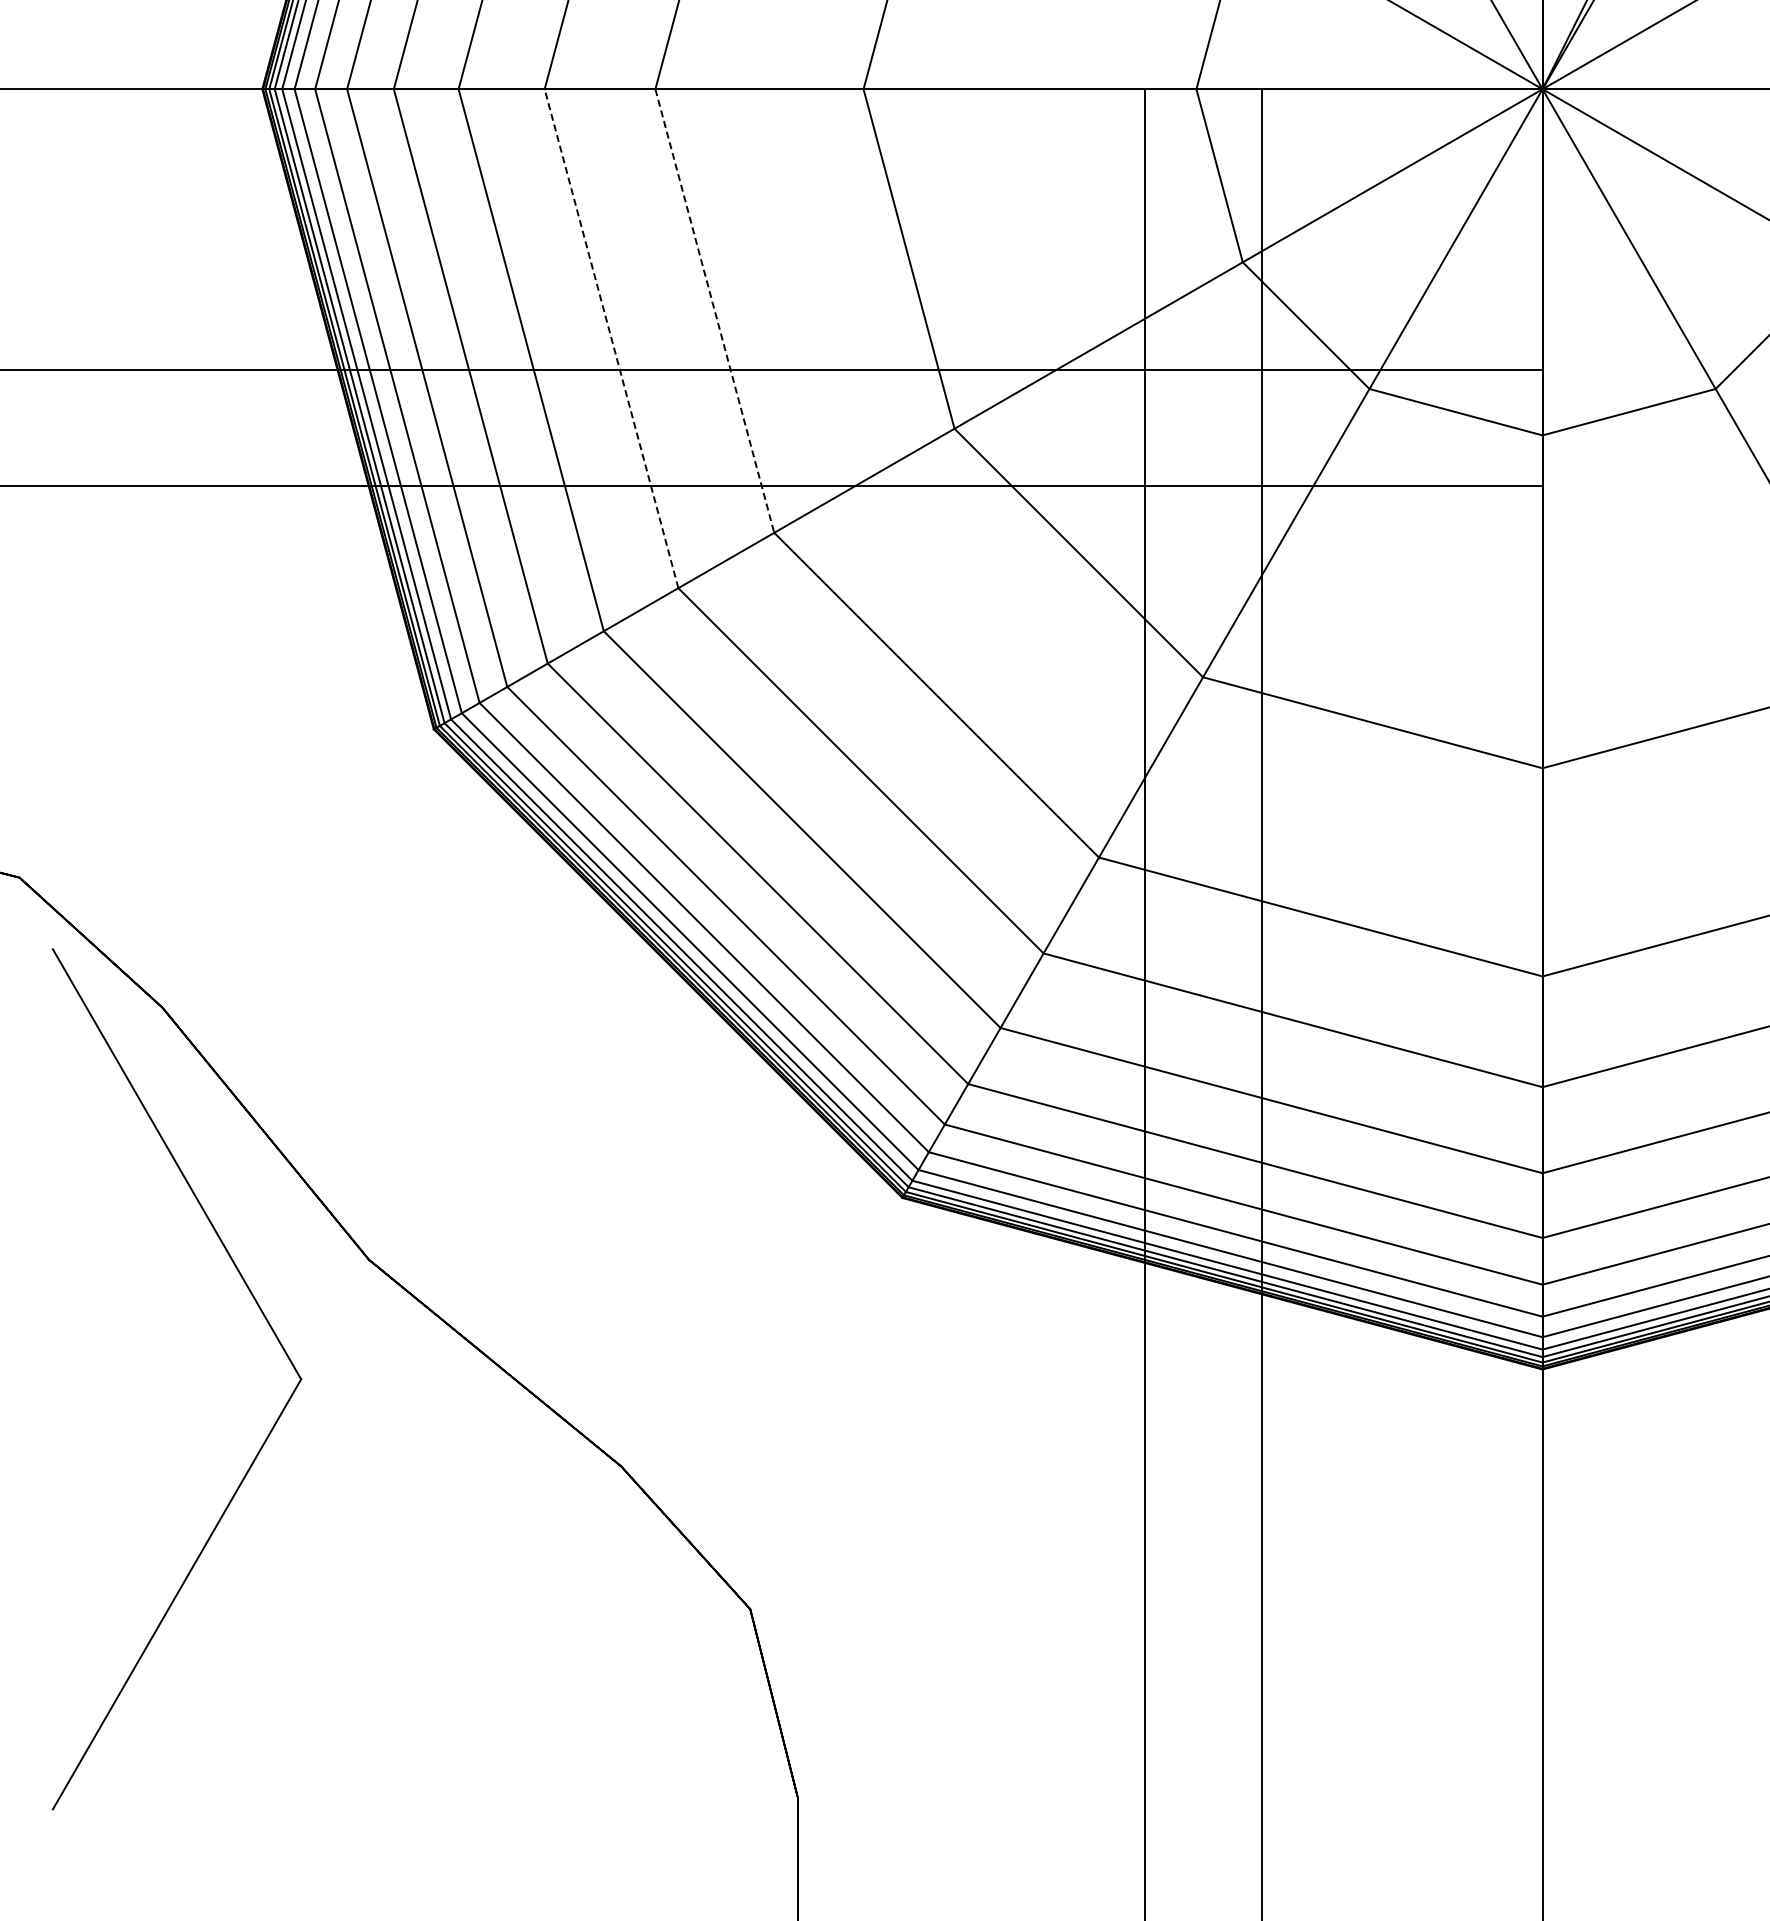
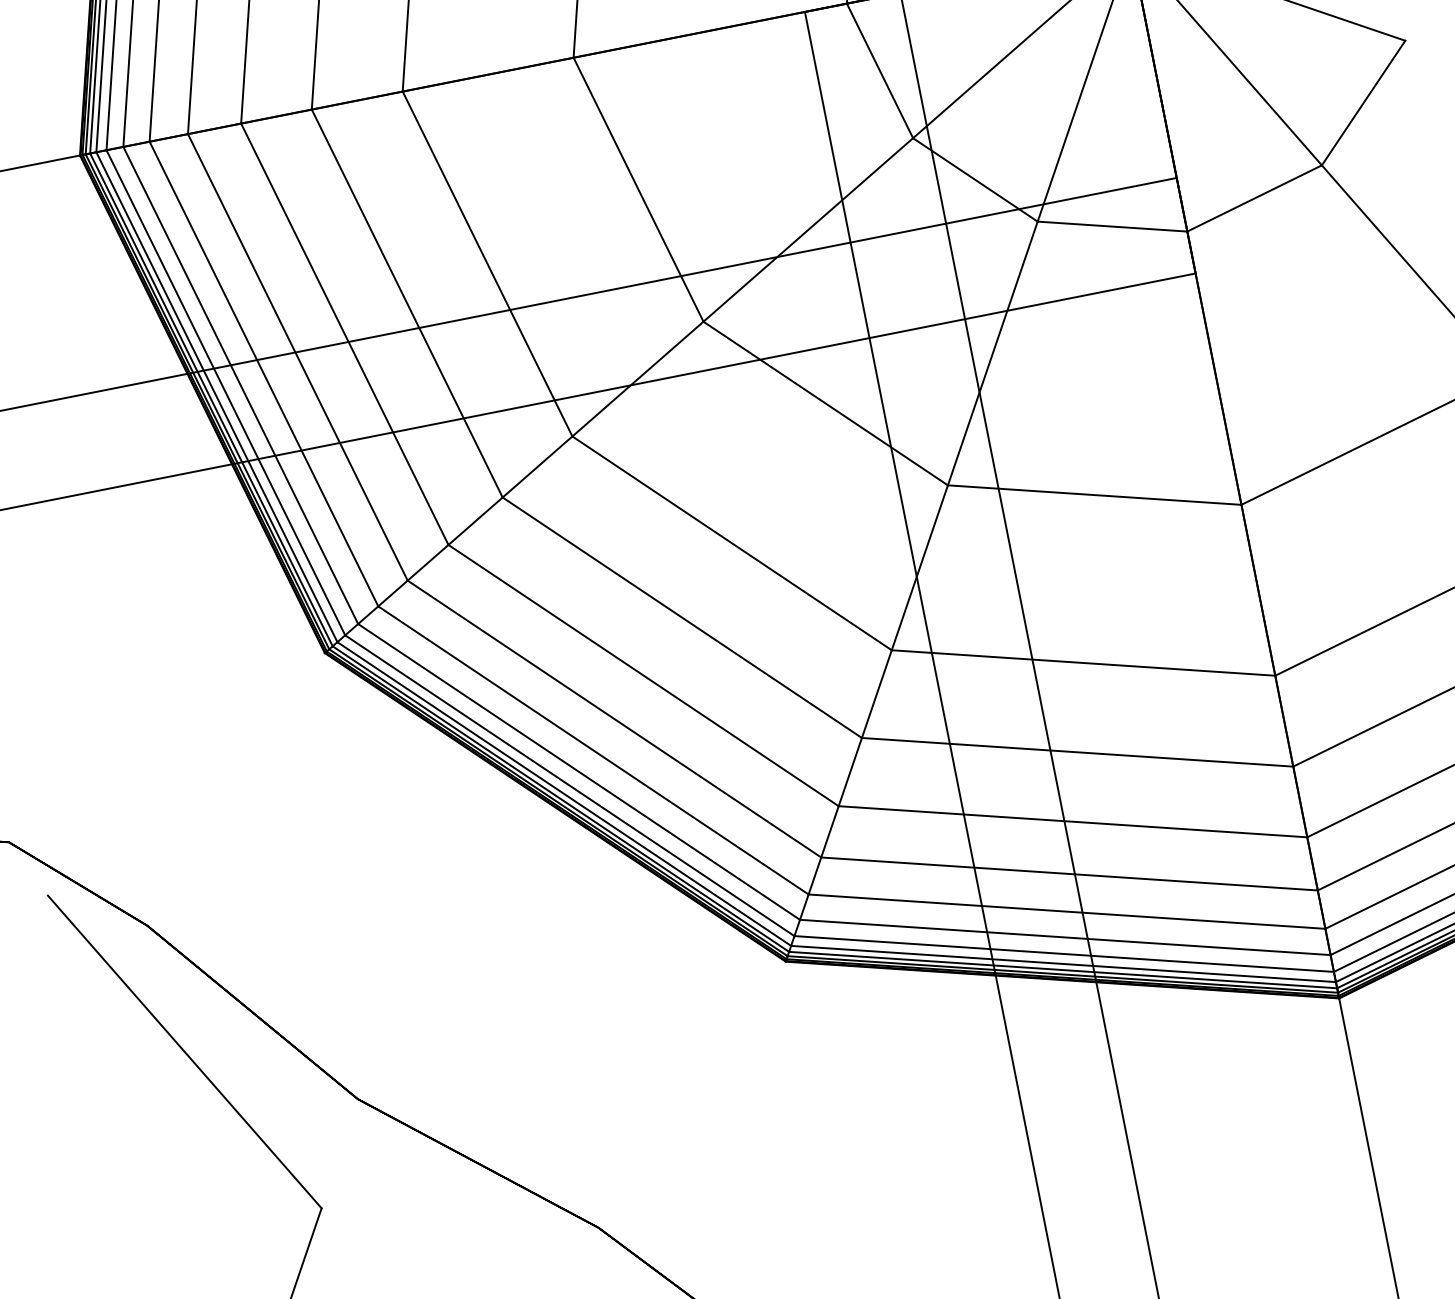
line: (714, 311) -> (487, 264), dashed -> solid
line: (611, 338) -> (407, 303), dashed -> solid

